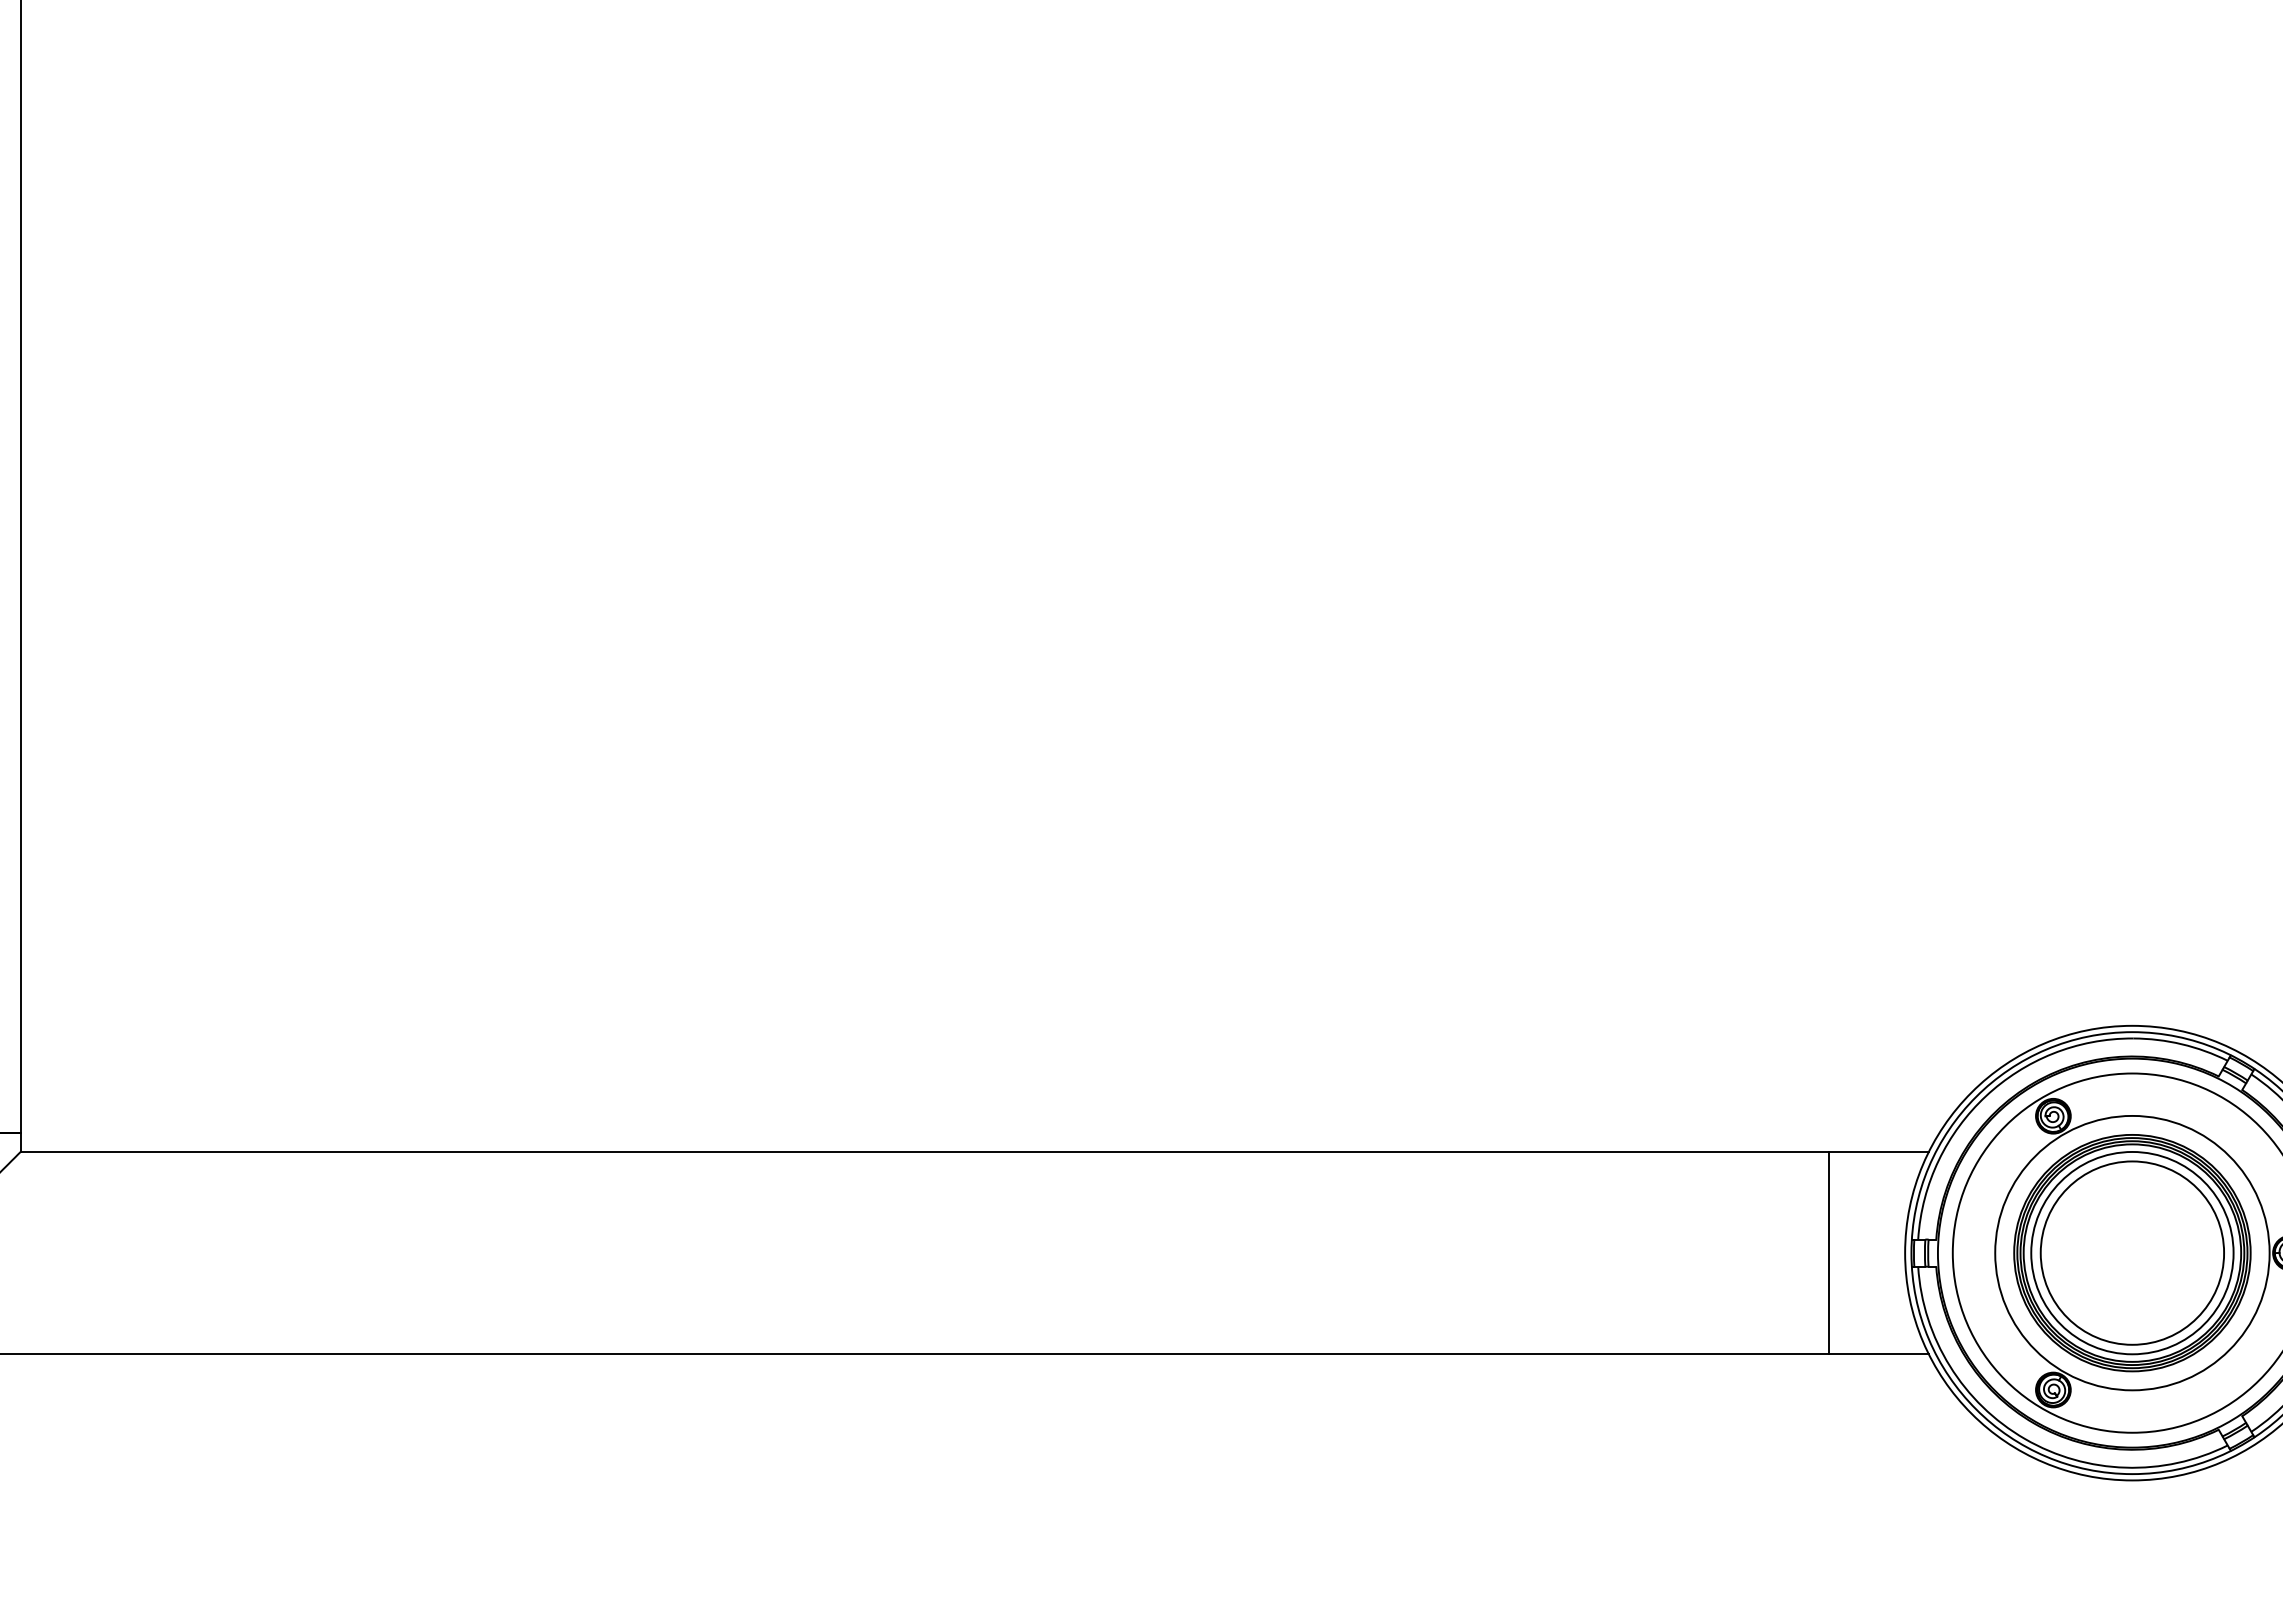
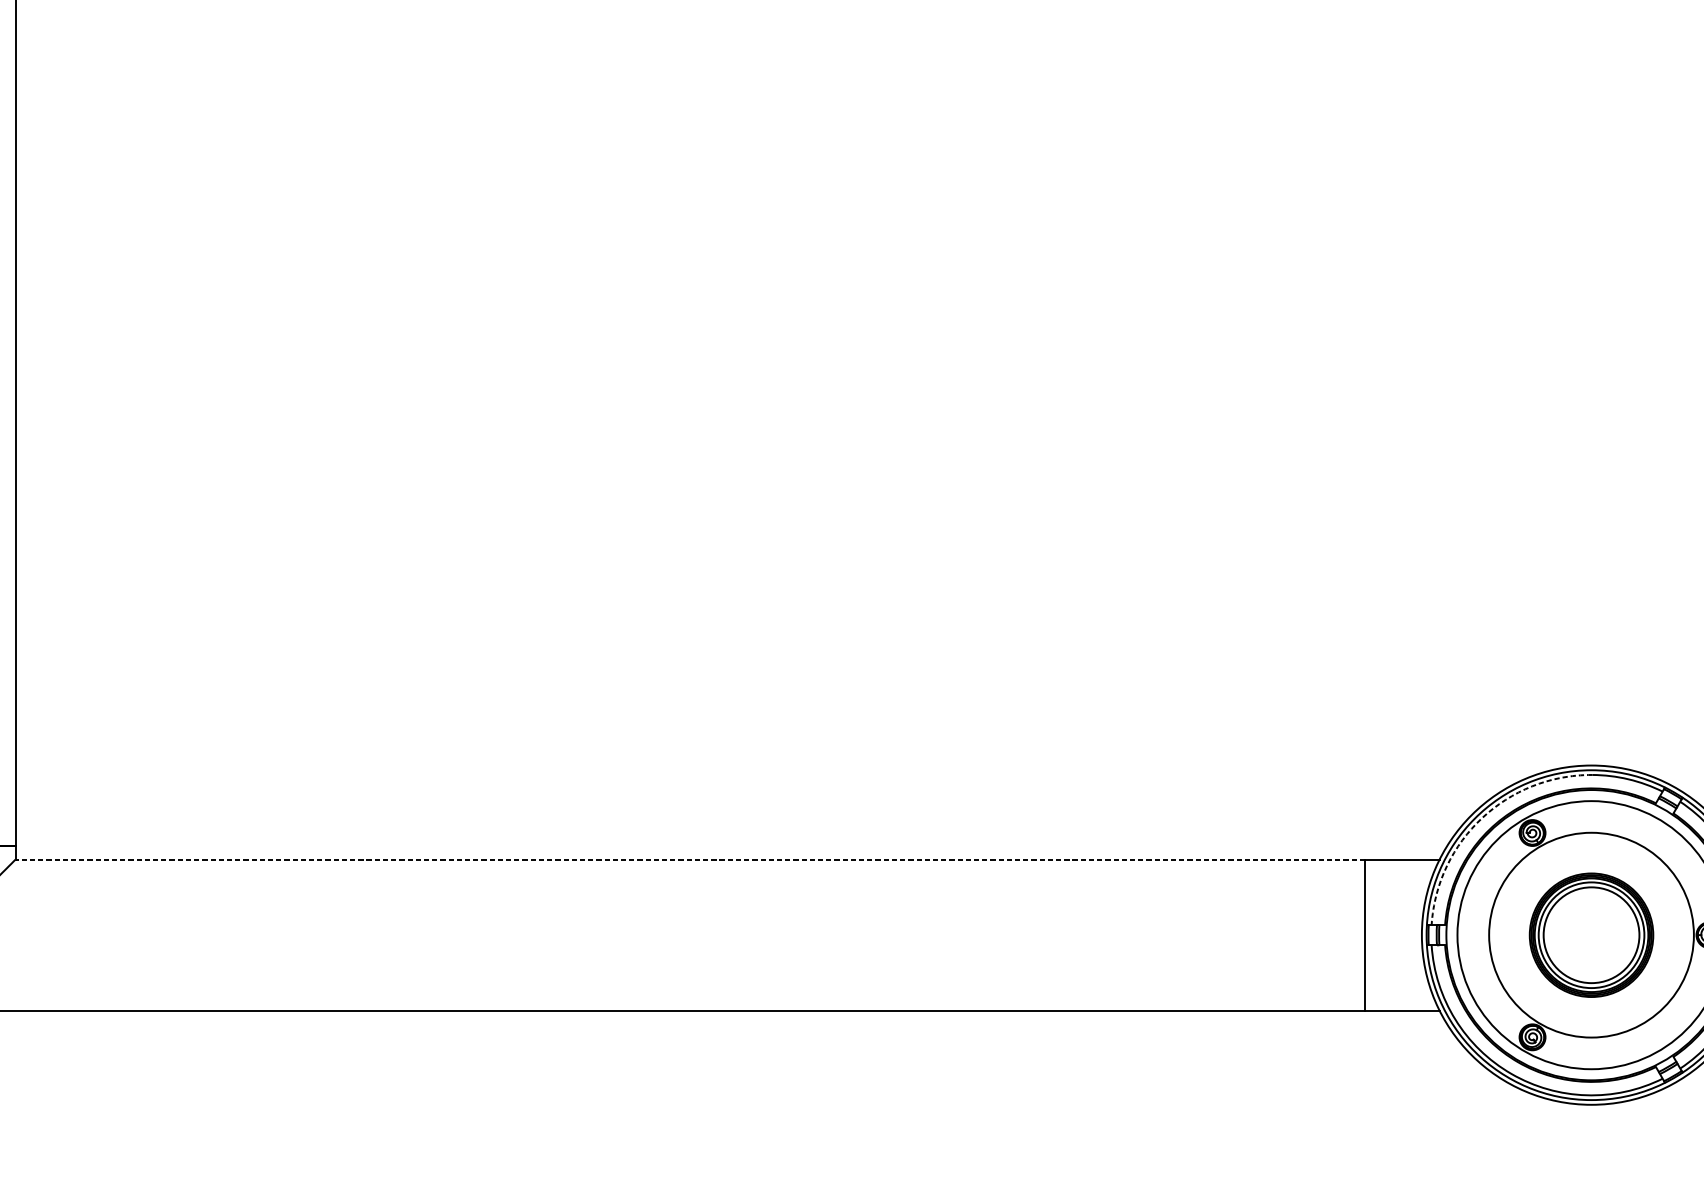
arc: (1985, 1096) -> (1481, 818), solid -> dashed
line: (924, 1151) -> (690, 859), solid -> dashed
part: (2132, 1253) -> (1591, 935), size x0.7

